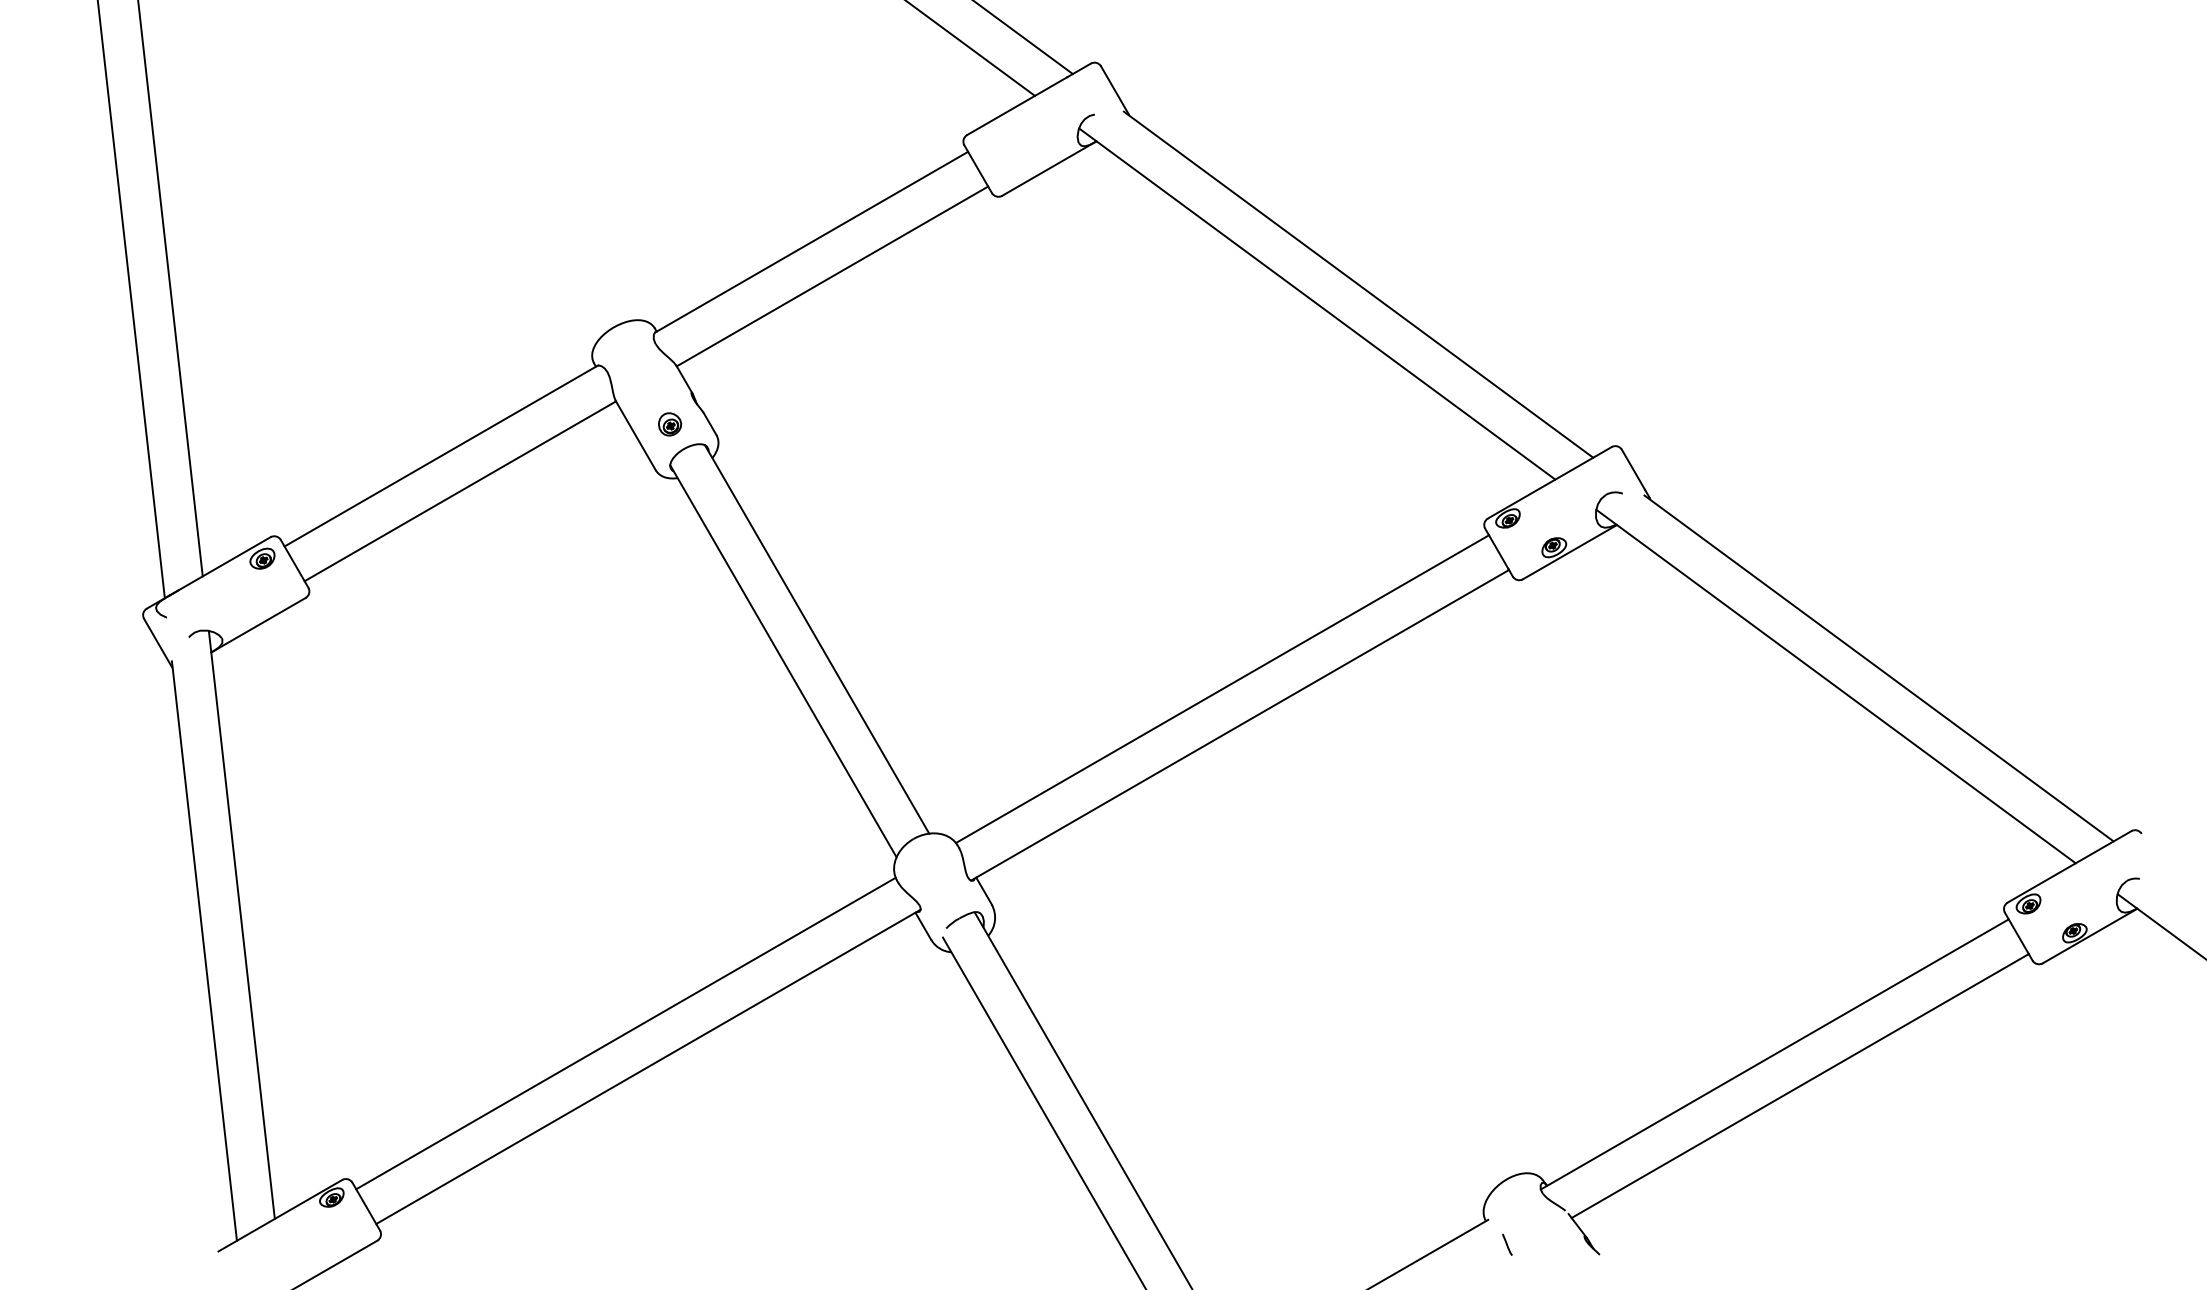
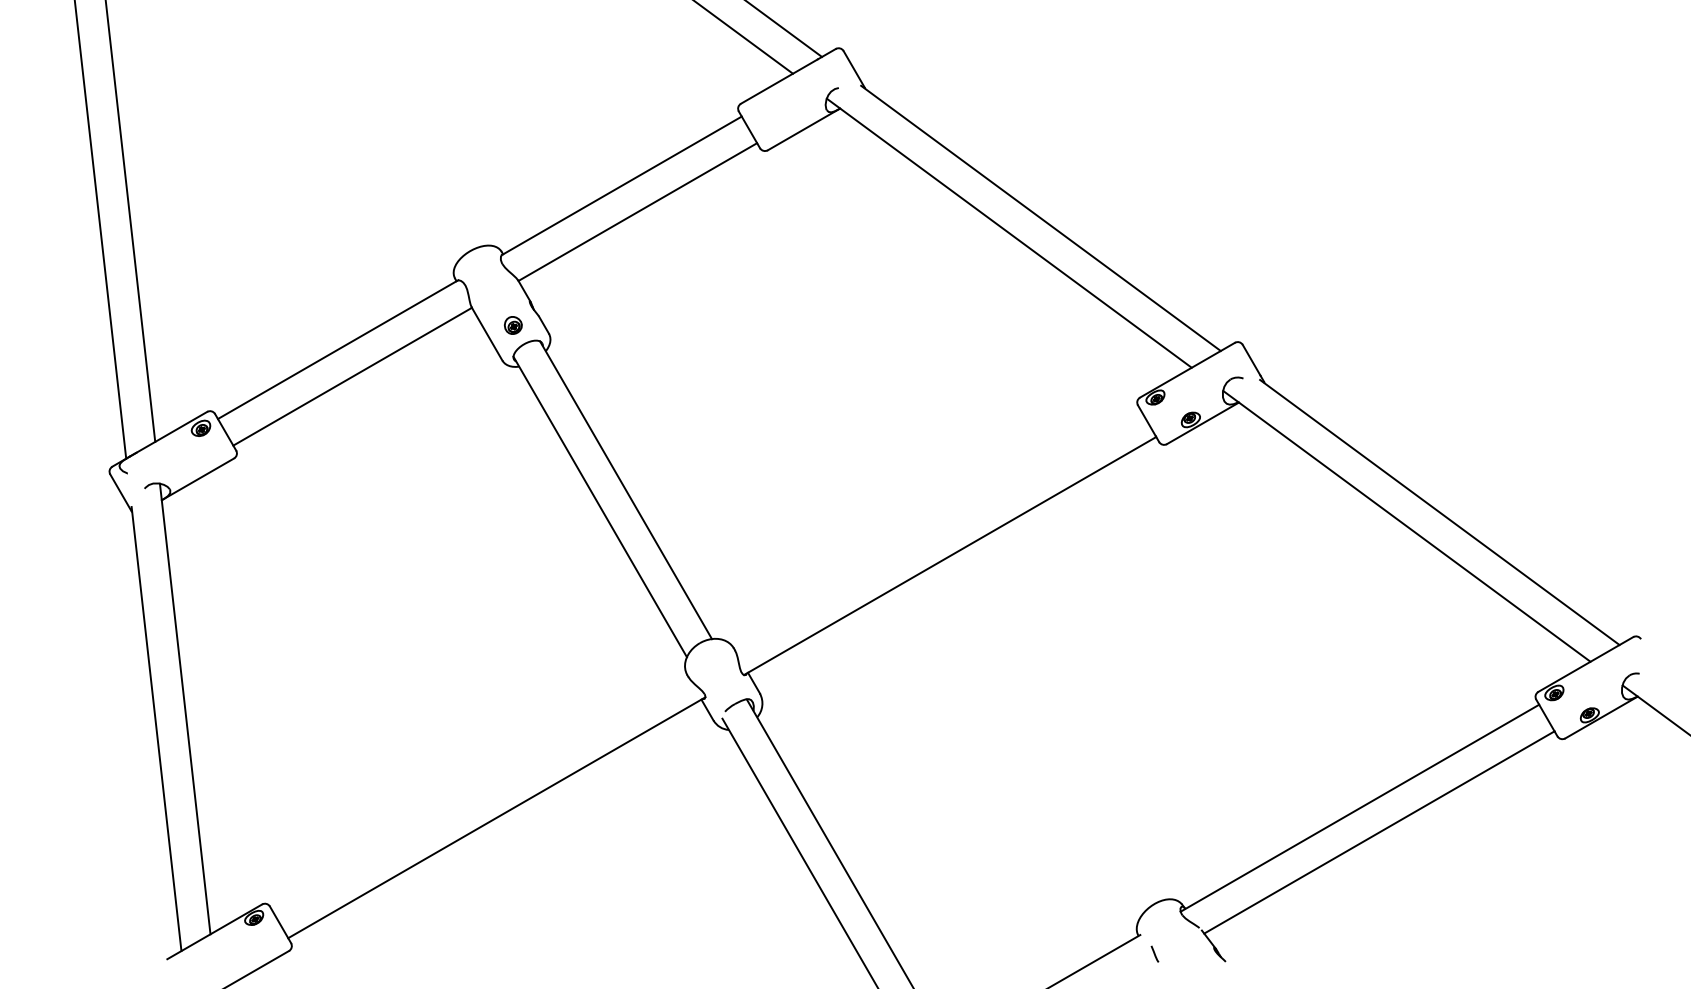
line: (1222, 689) -> (936, 528), removed
line: (625, 1033) -> (479, 792), removed

